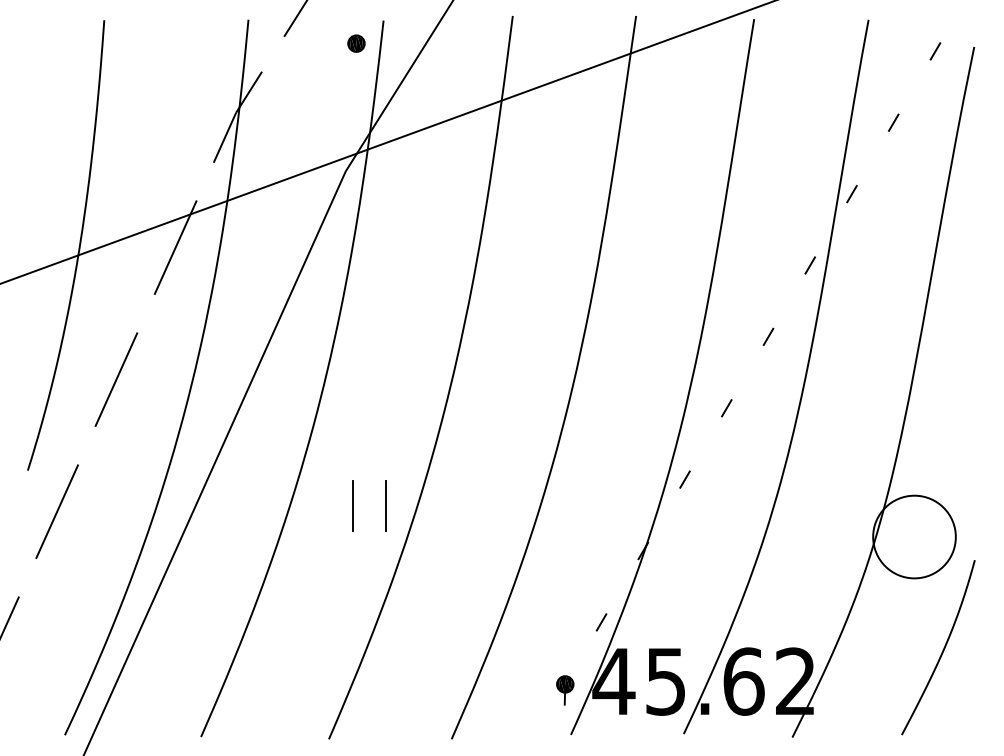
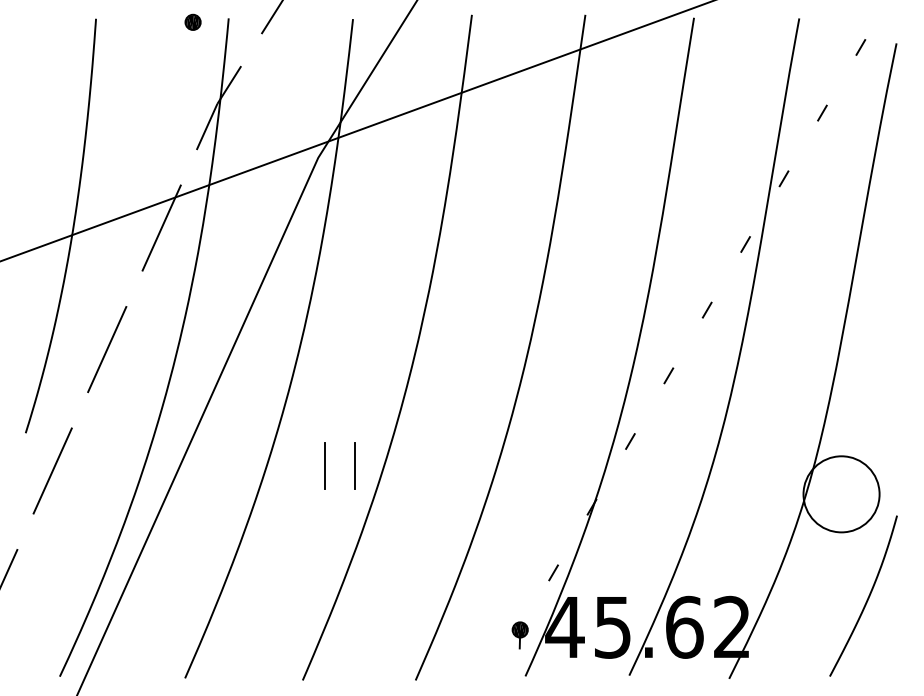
part: (355, 42) -> (192, 21), moved

